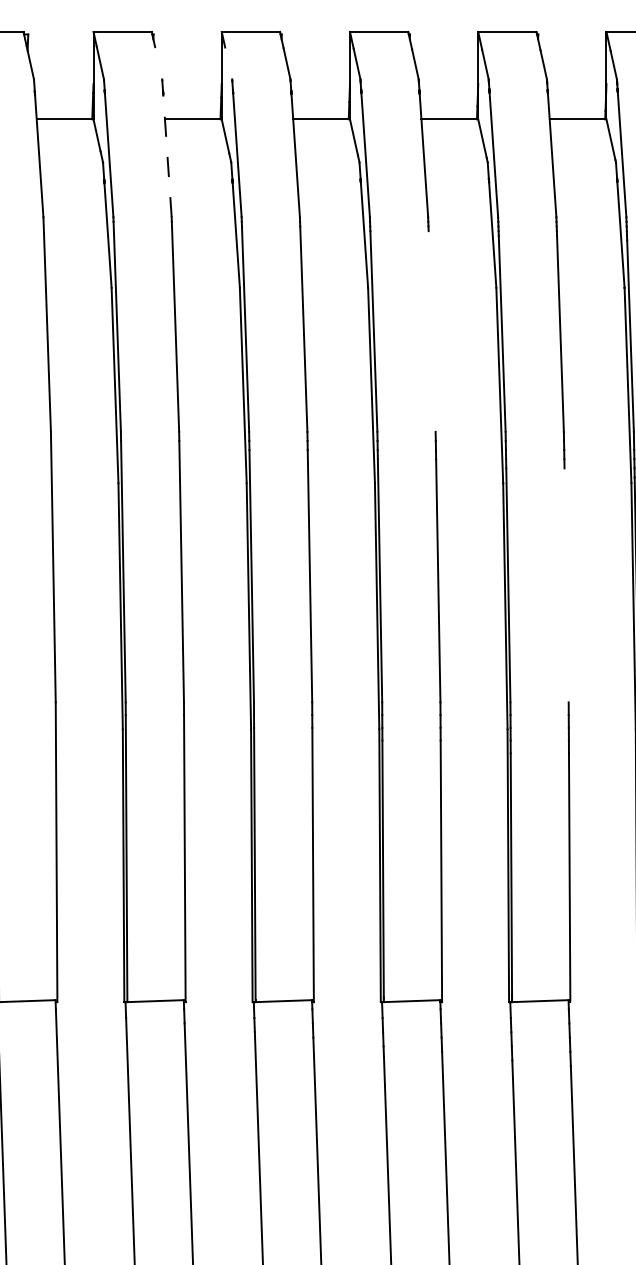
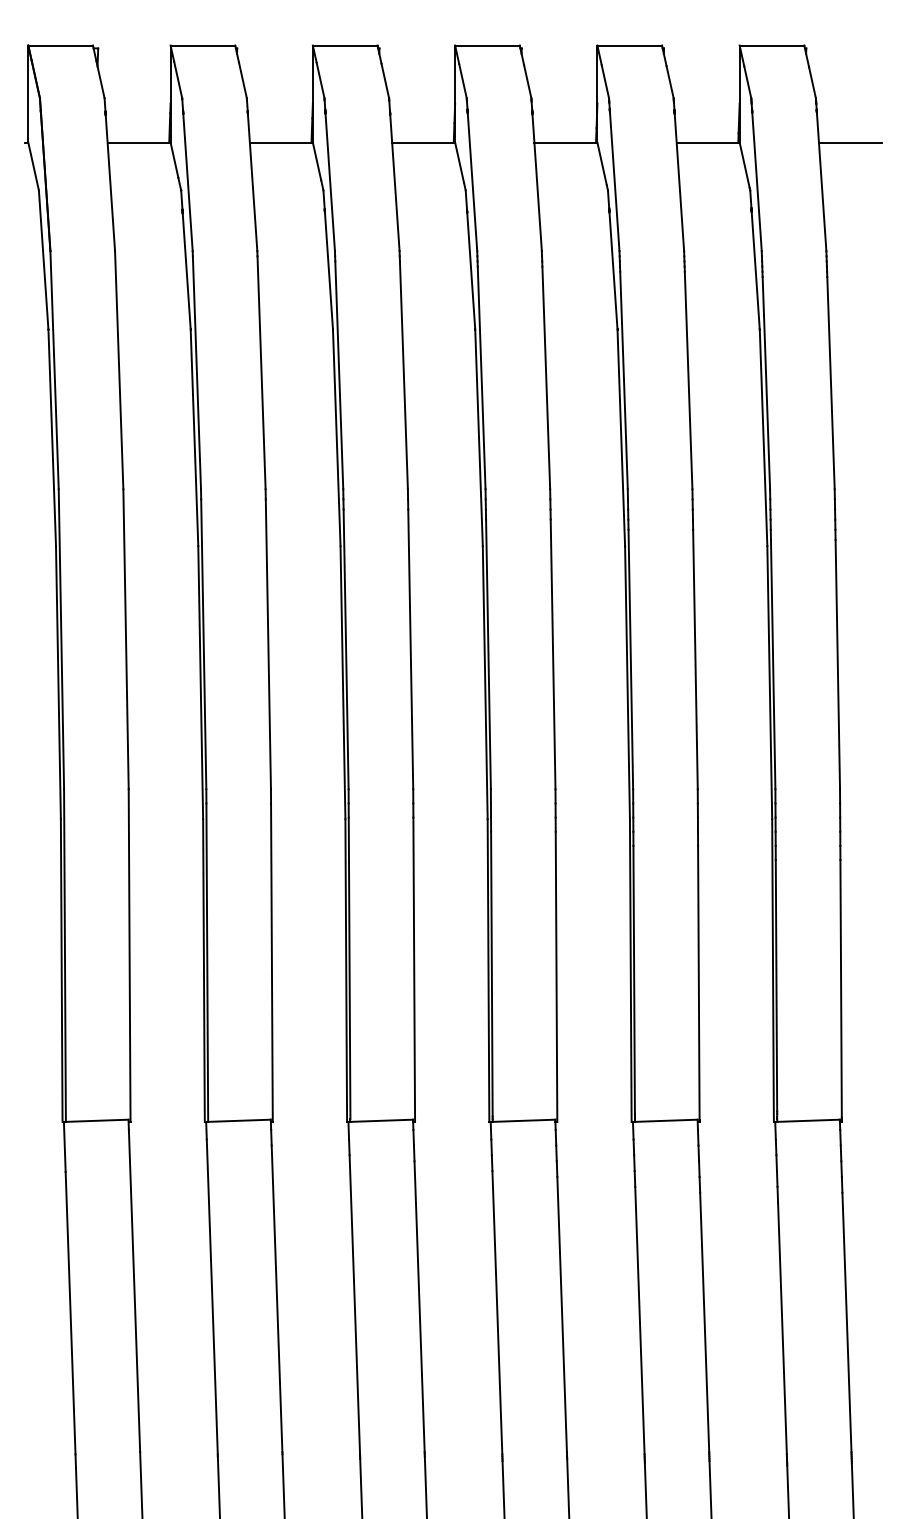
line: (158, 63) -> (242, 80), added
line: (228, 63) -> (320, 80), added
line: (167, 155) -> (252, 182), dashed -> solid
line: (432, 331) -> (546, 377), added
line: (566, 585) -> (695, 659), added

